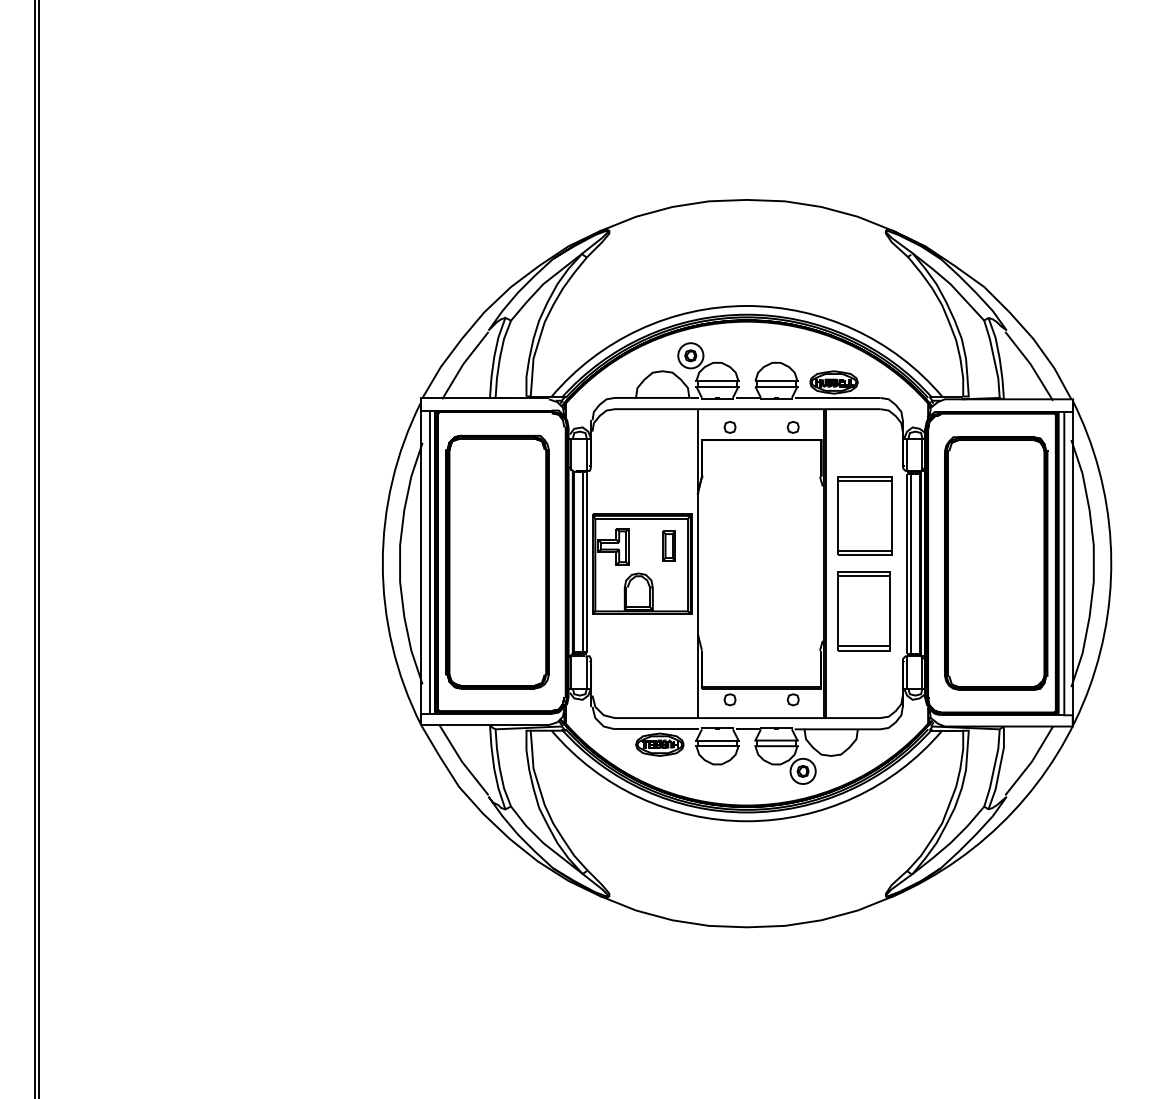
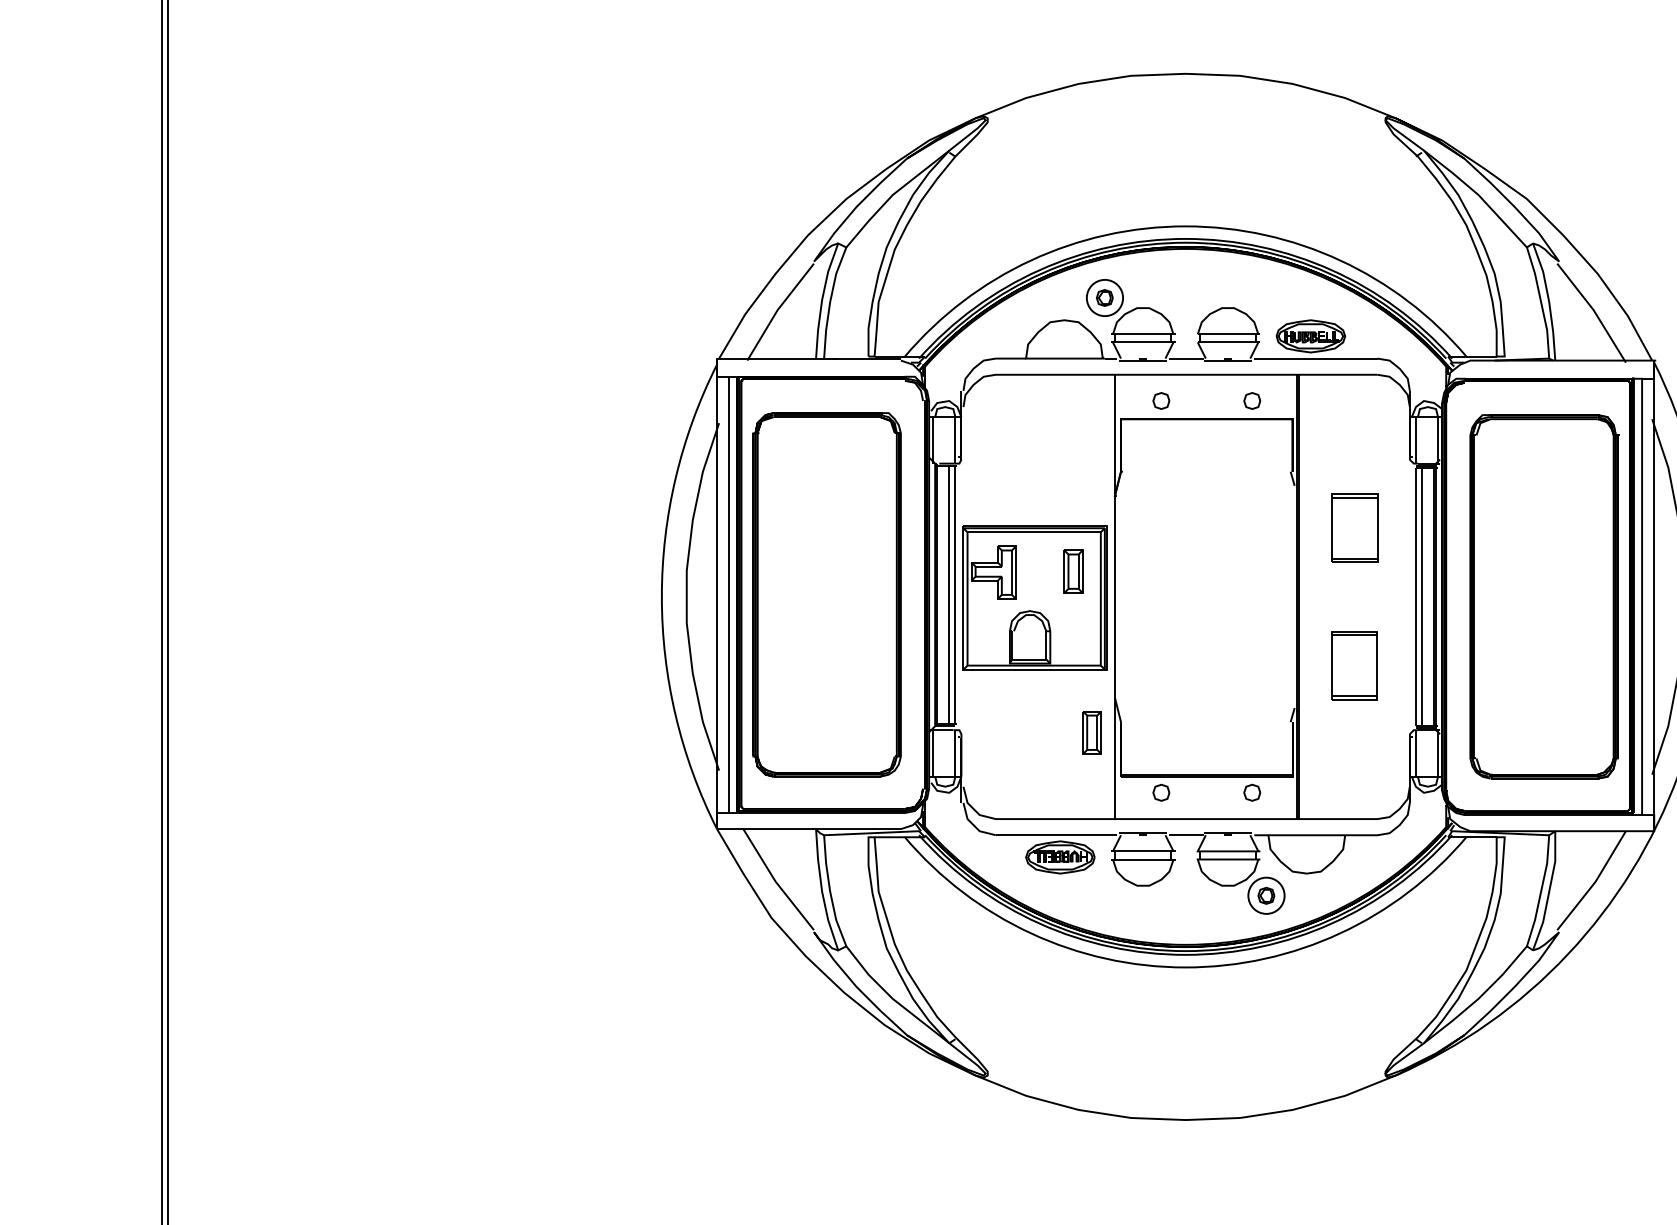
part: (864, 515) -> (1354, 527), size x0.6
part: (863, 611) -> (1353, 665), size x0.6
part: (681, 657) -> (1091, 731), added

